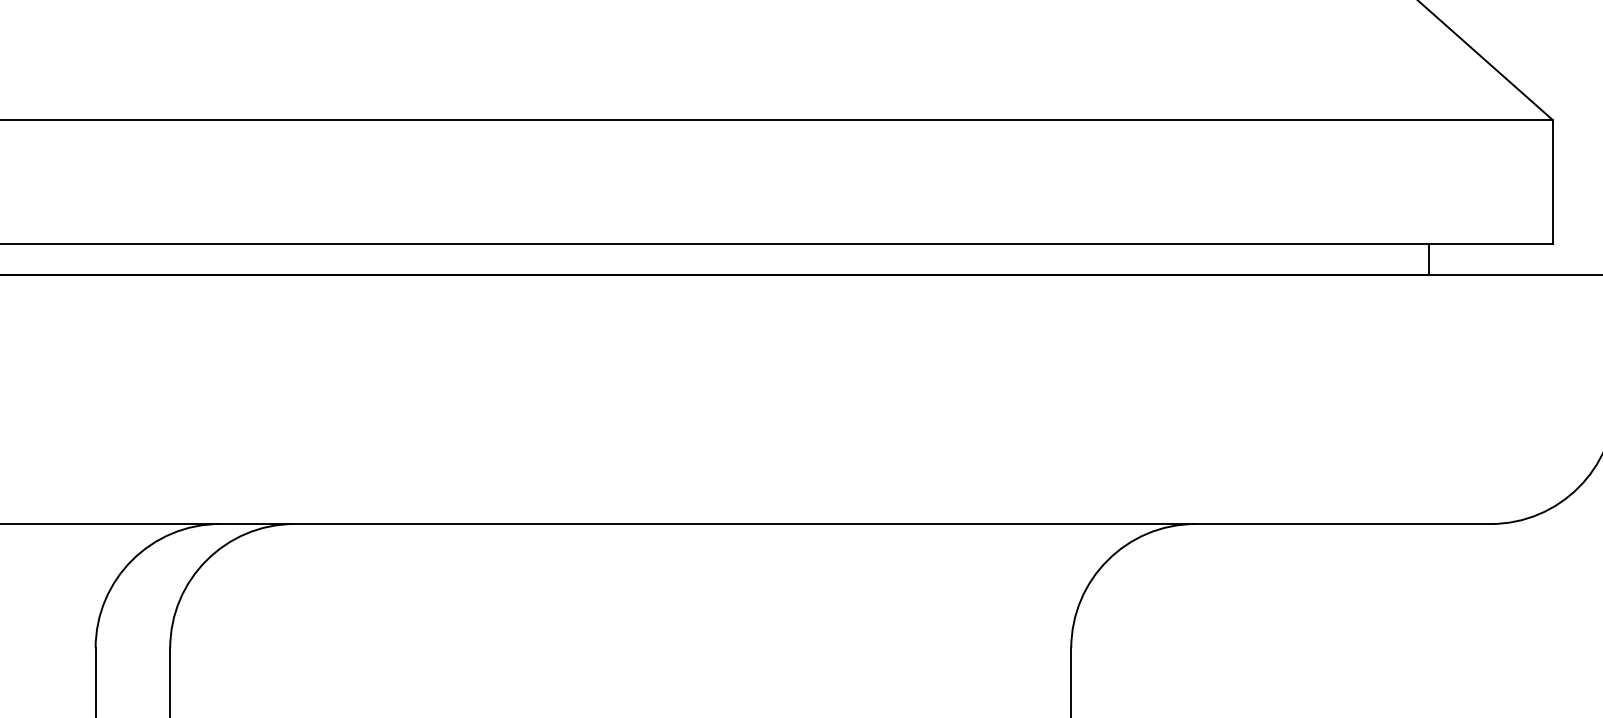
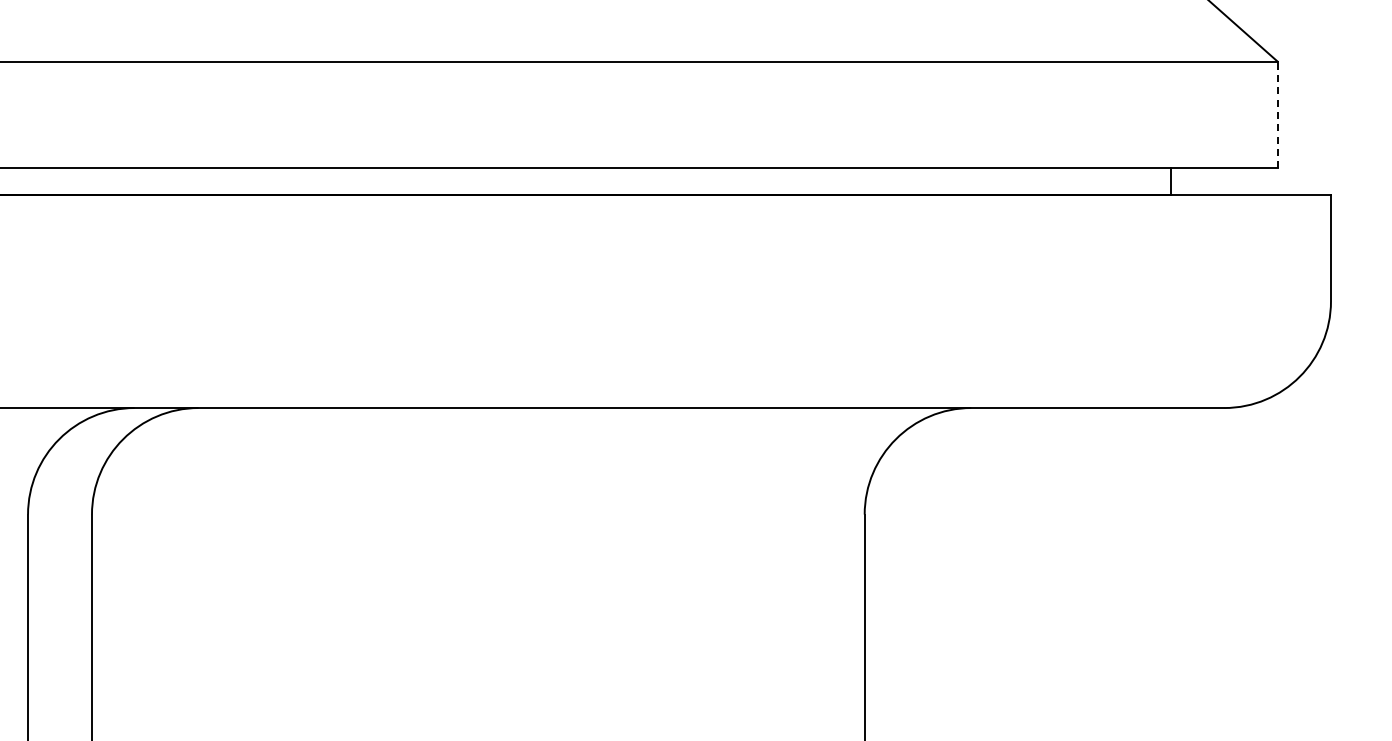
line: (1552, 181) -> (1277, 114), solid -> dashed

